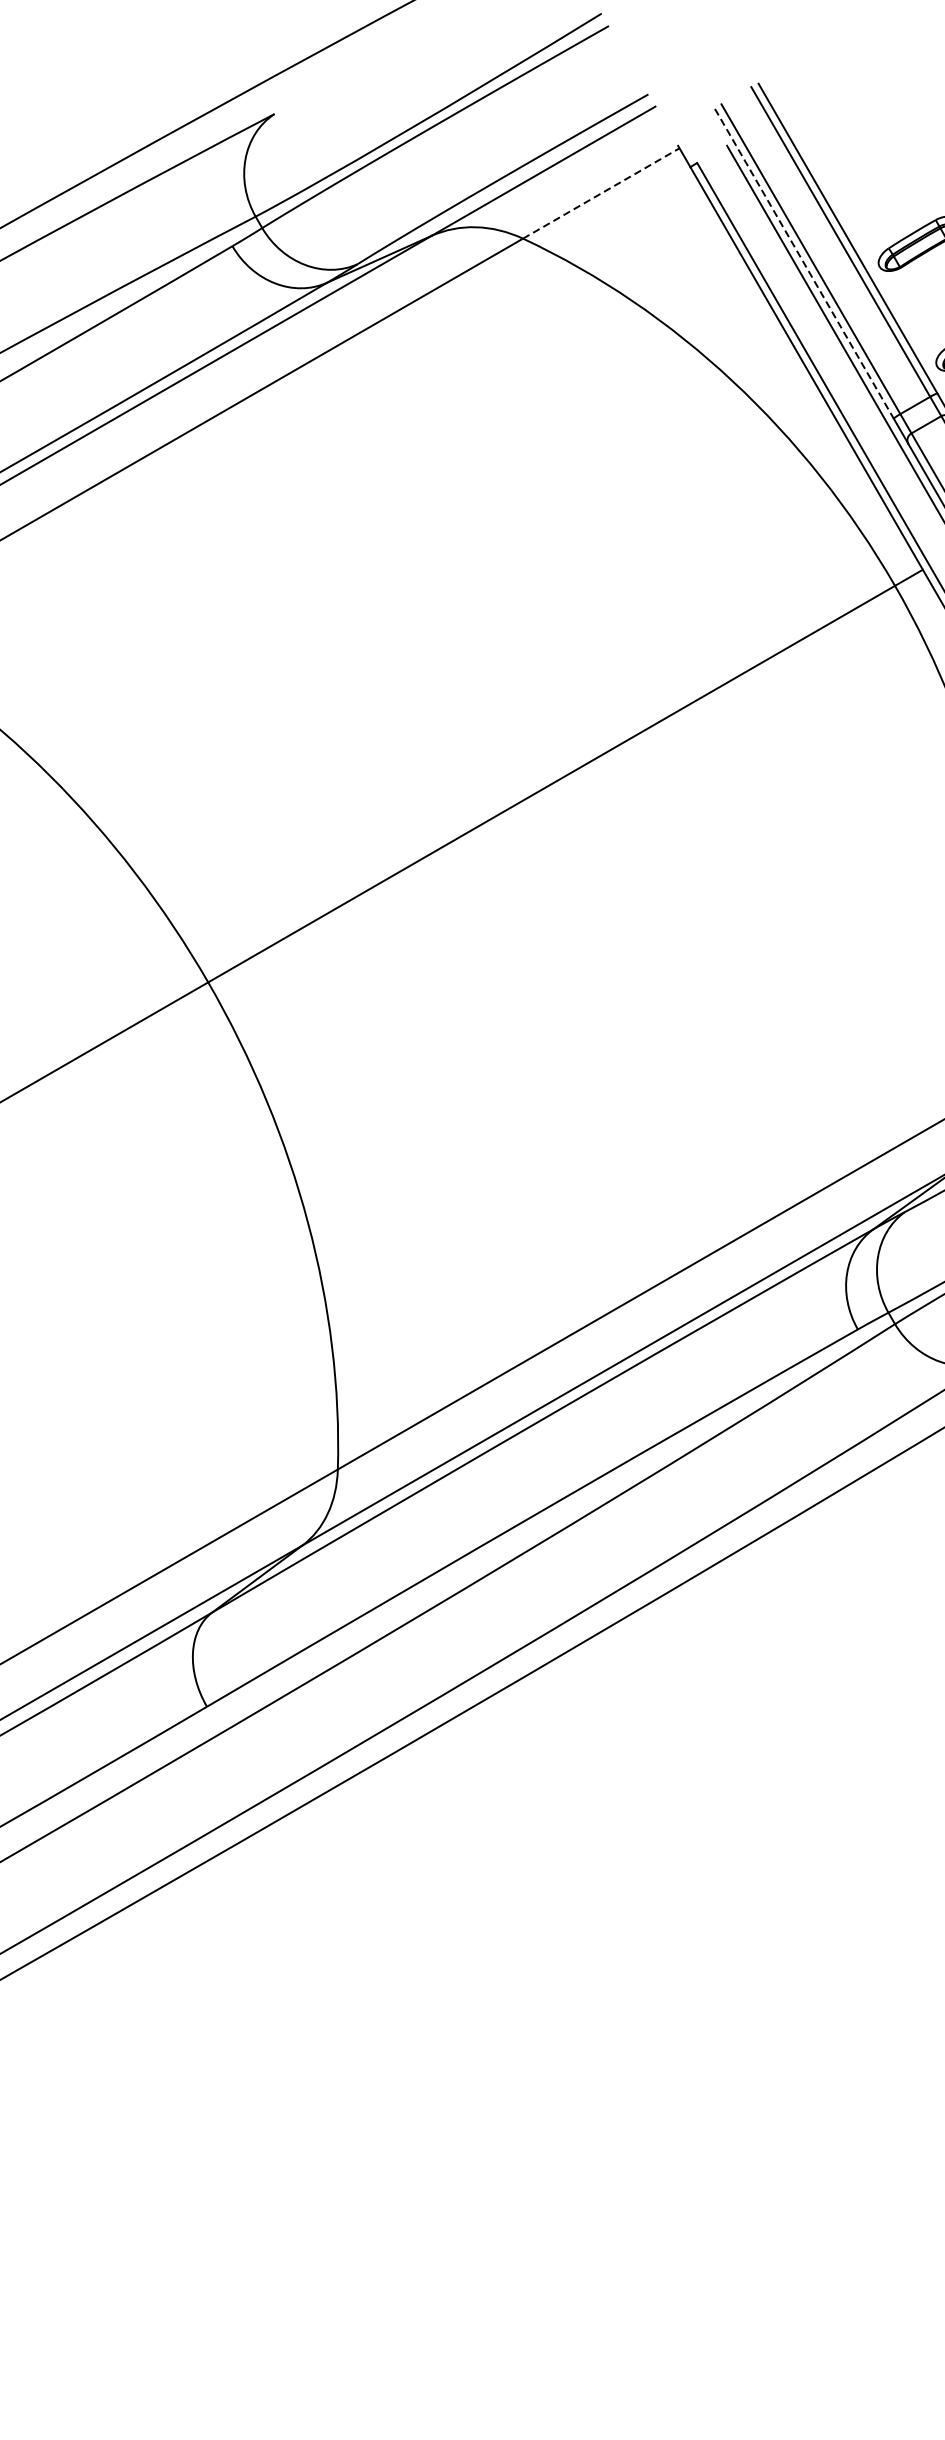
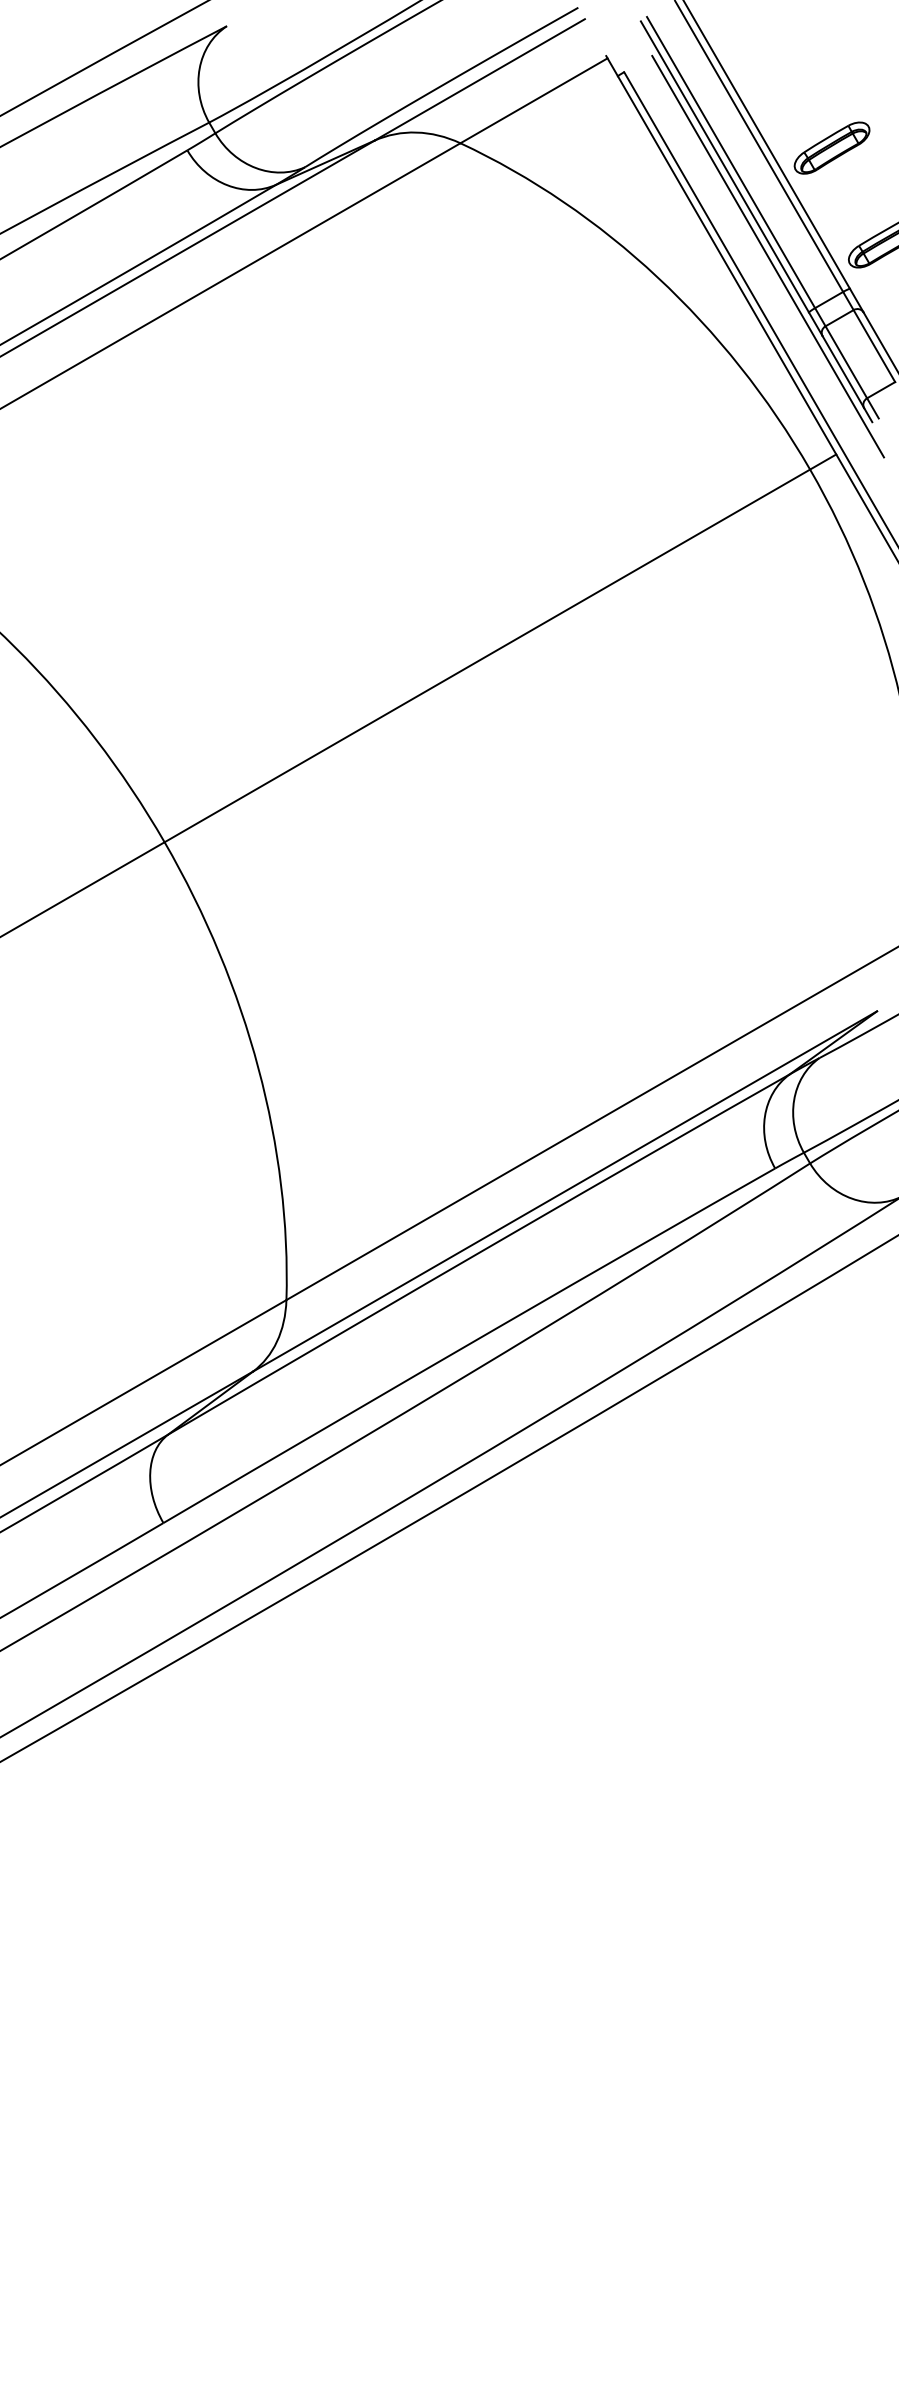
line: (601, 193) -> (534, 100), dashed -> solid
line: (805, 264) -> (725, 167), dashed -> solid

